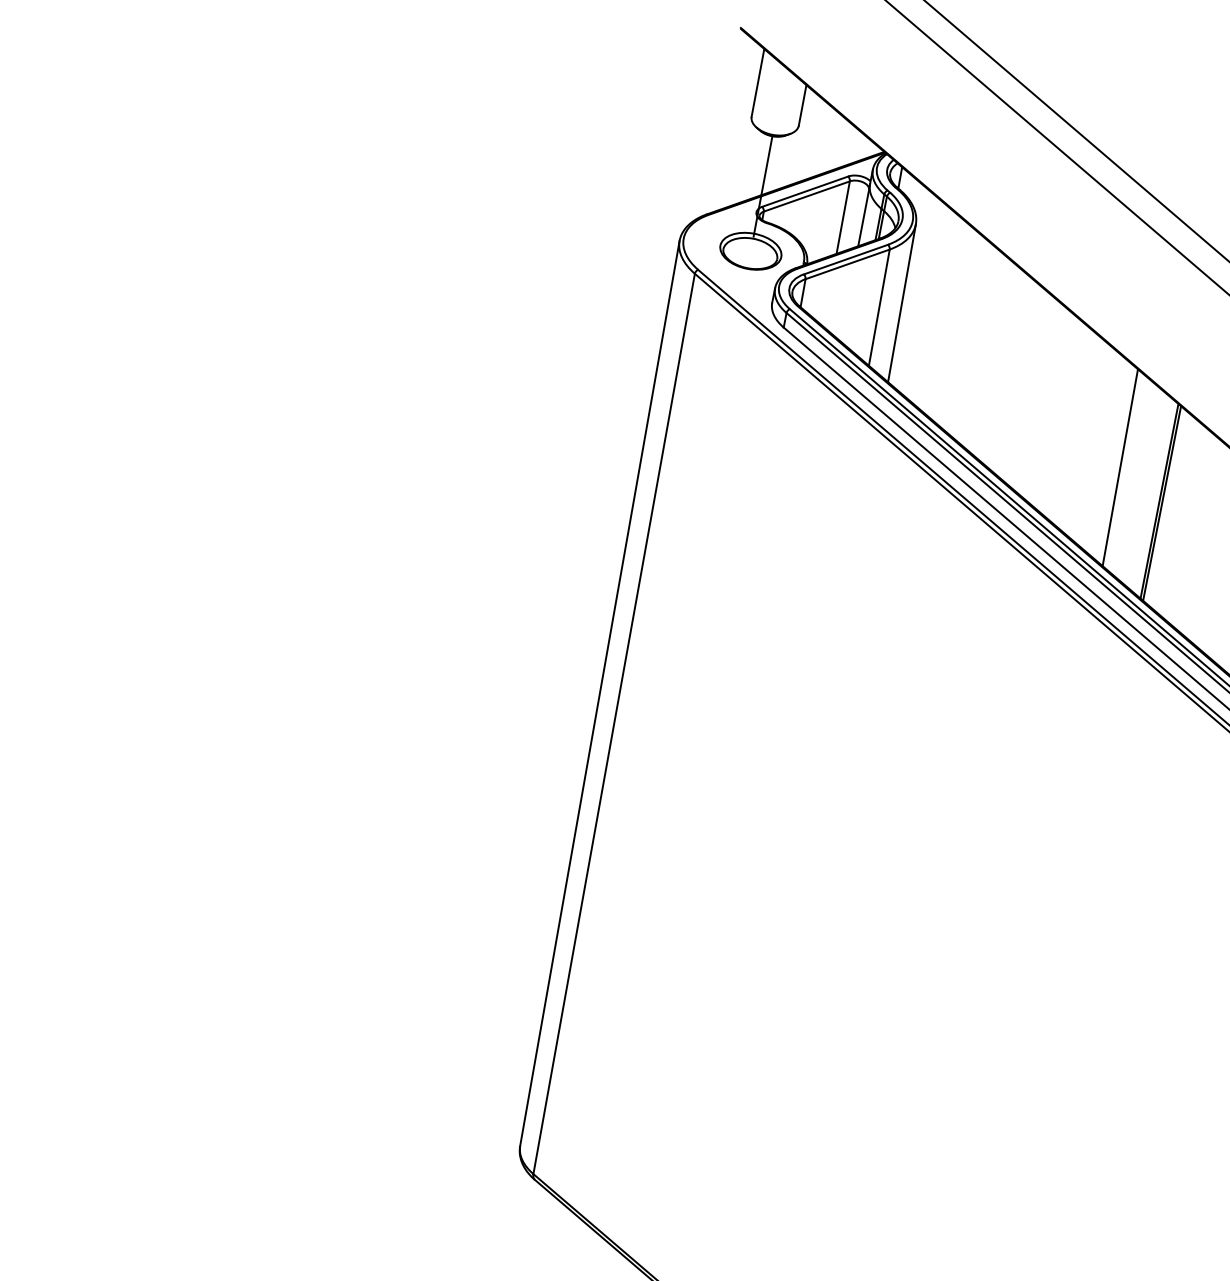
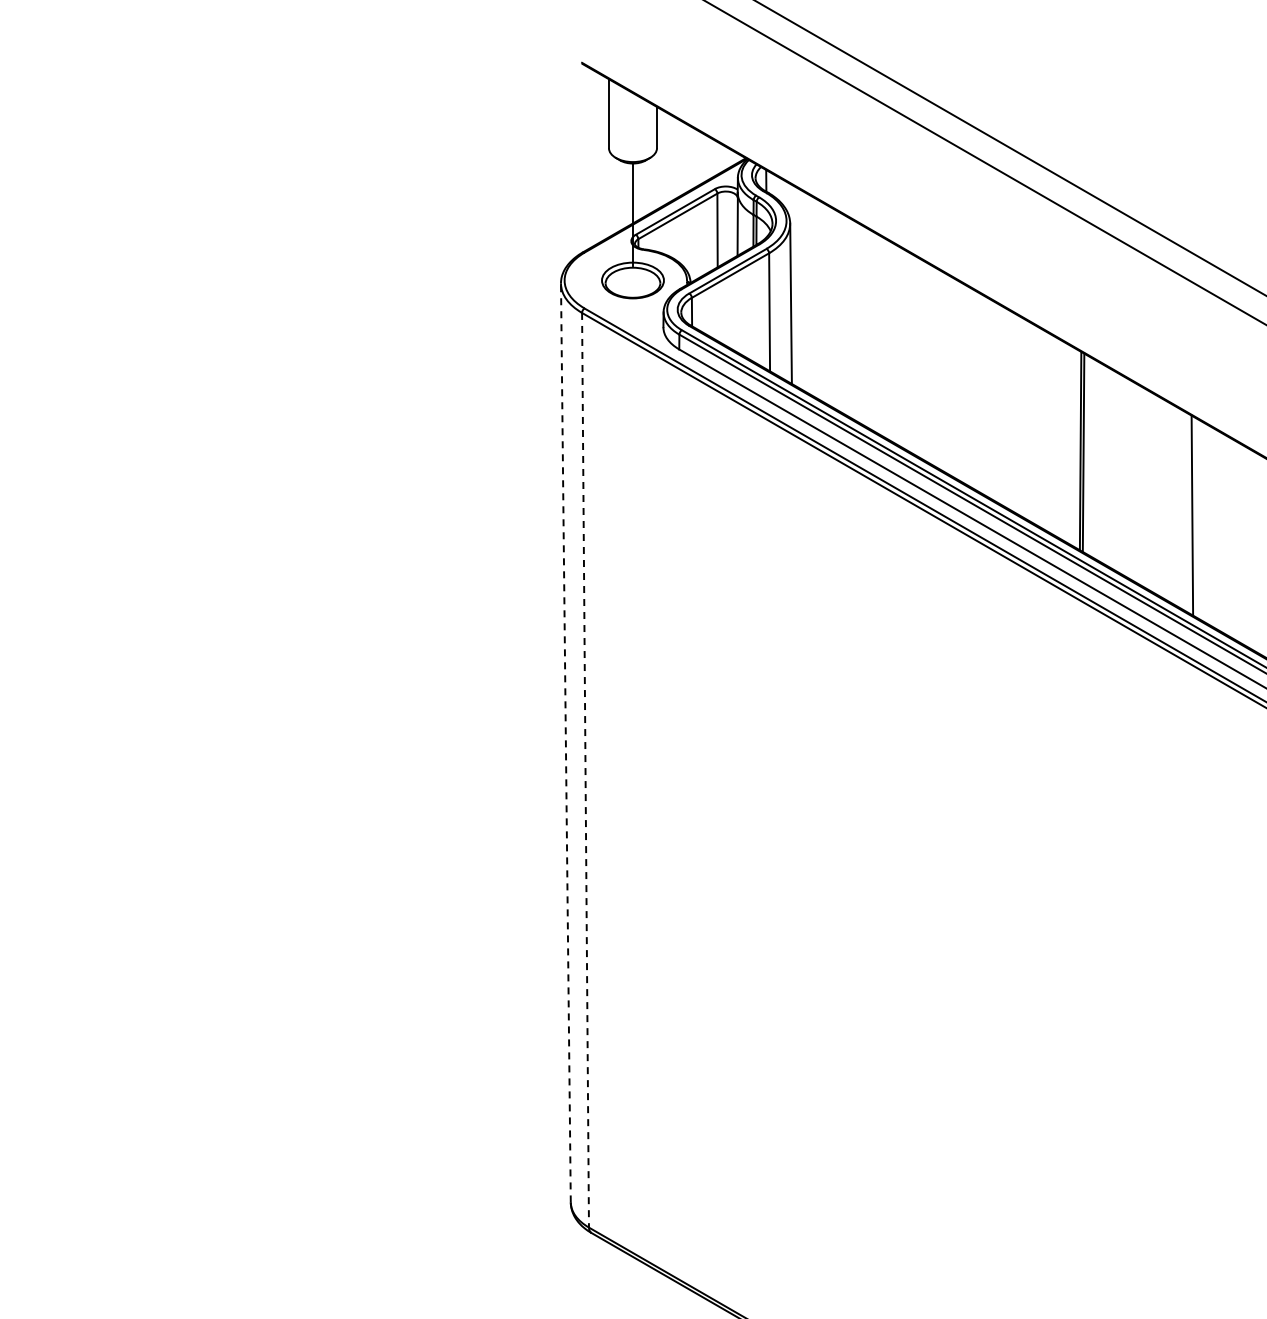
line: (1119, 467) -> (1035, 425), removed
line: (599, 692) -> (565, 742), solid -> dashed
line: (614, 724) -> (585, 770), solid -> dashed

